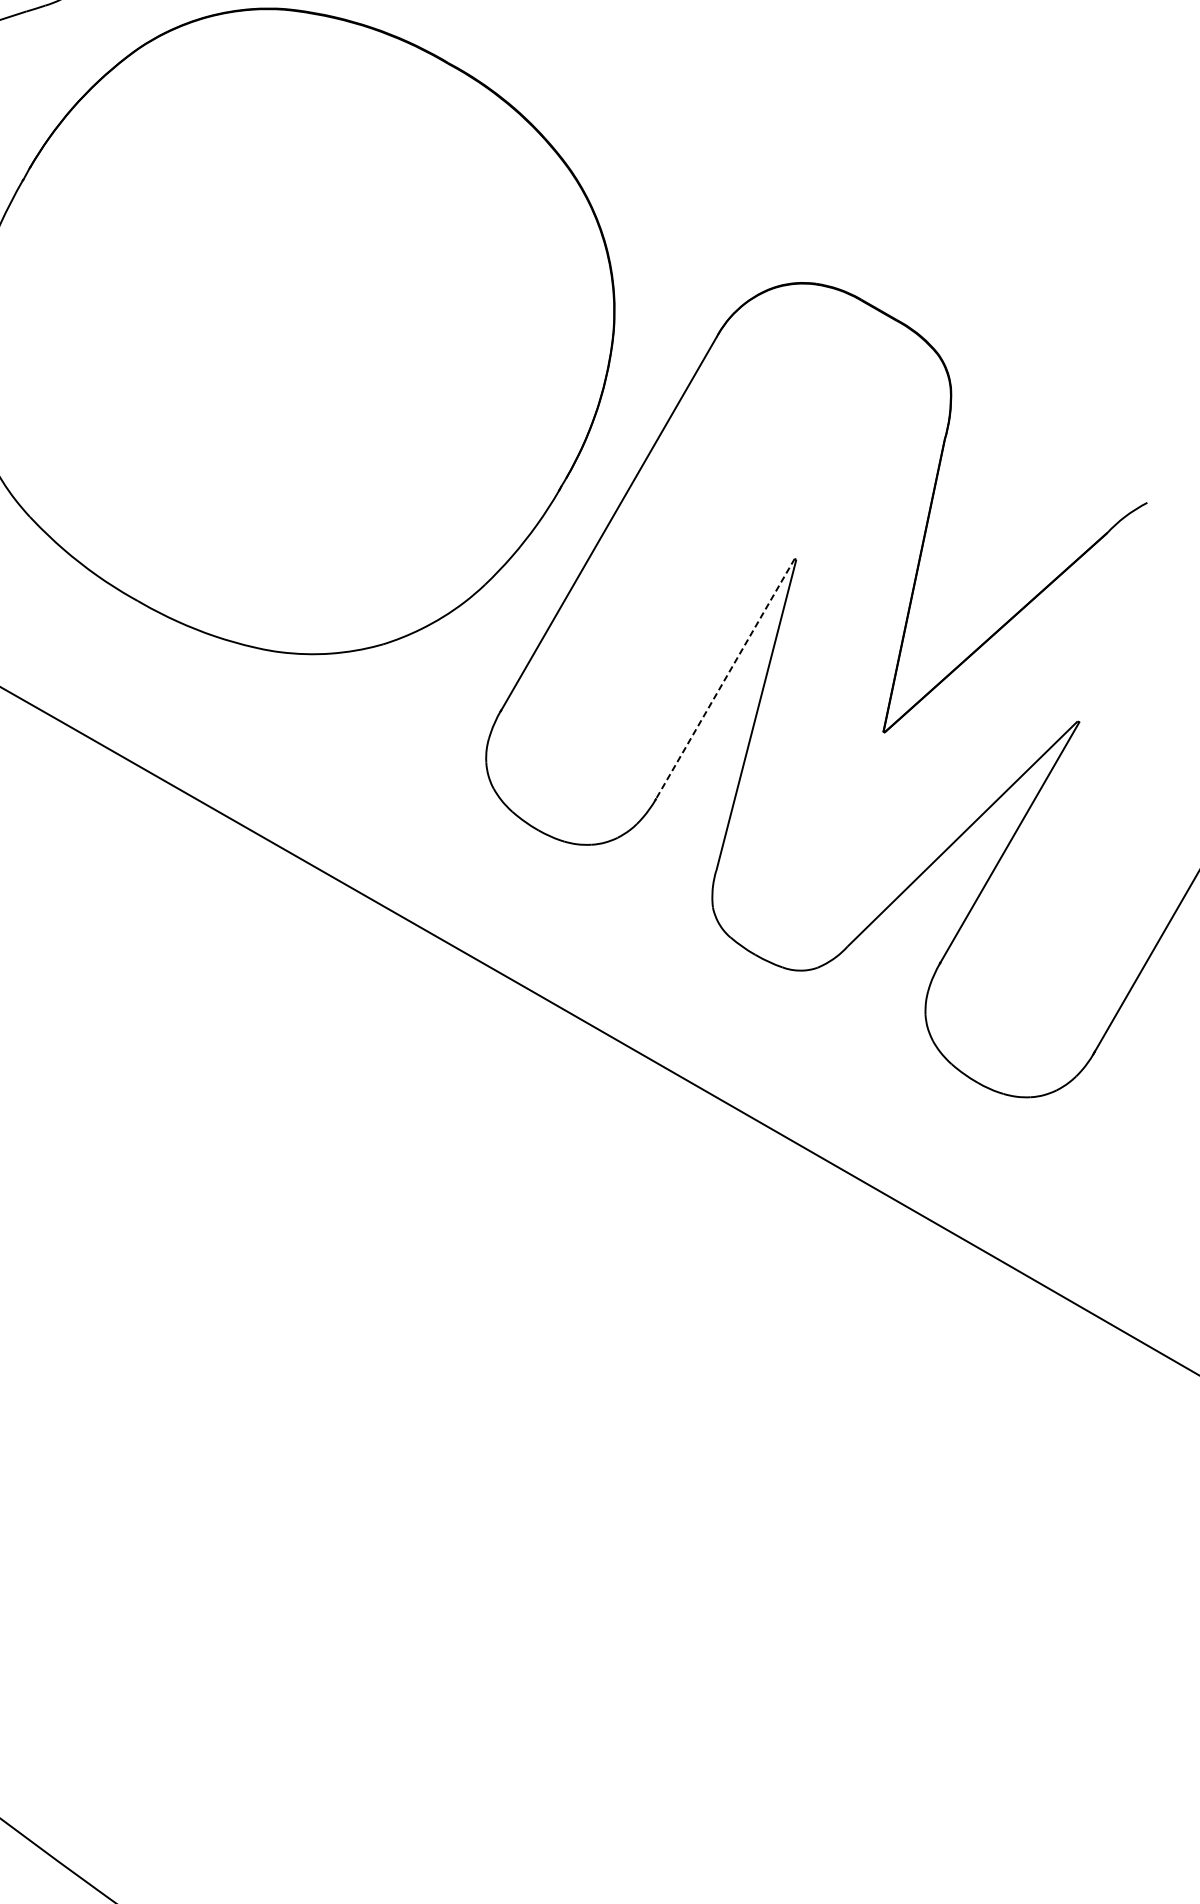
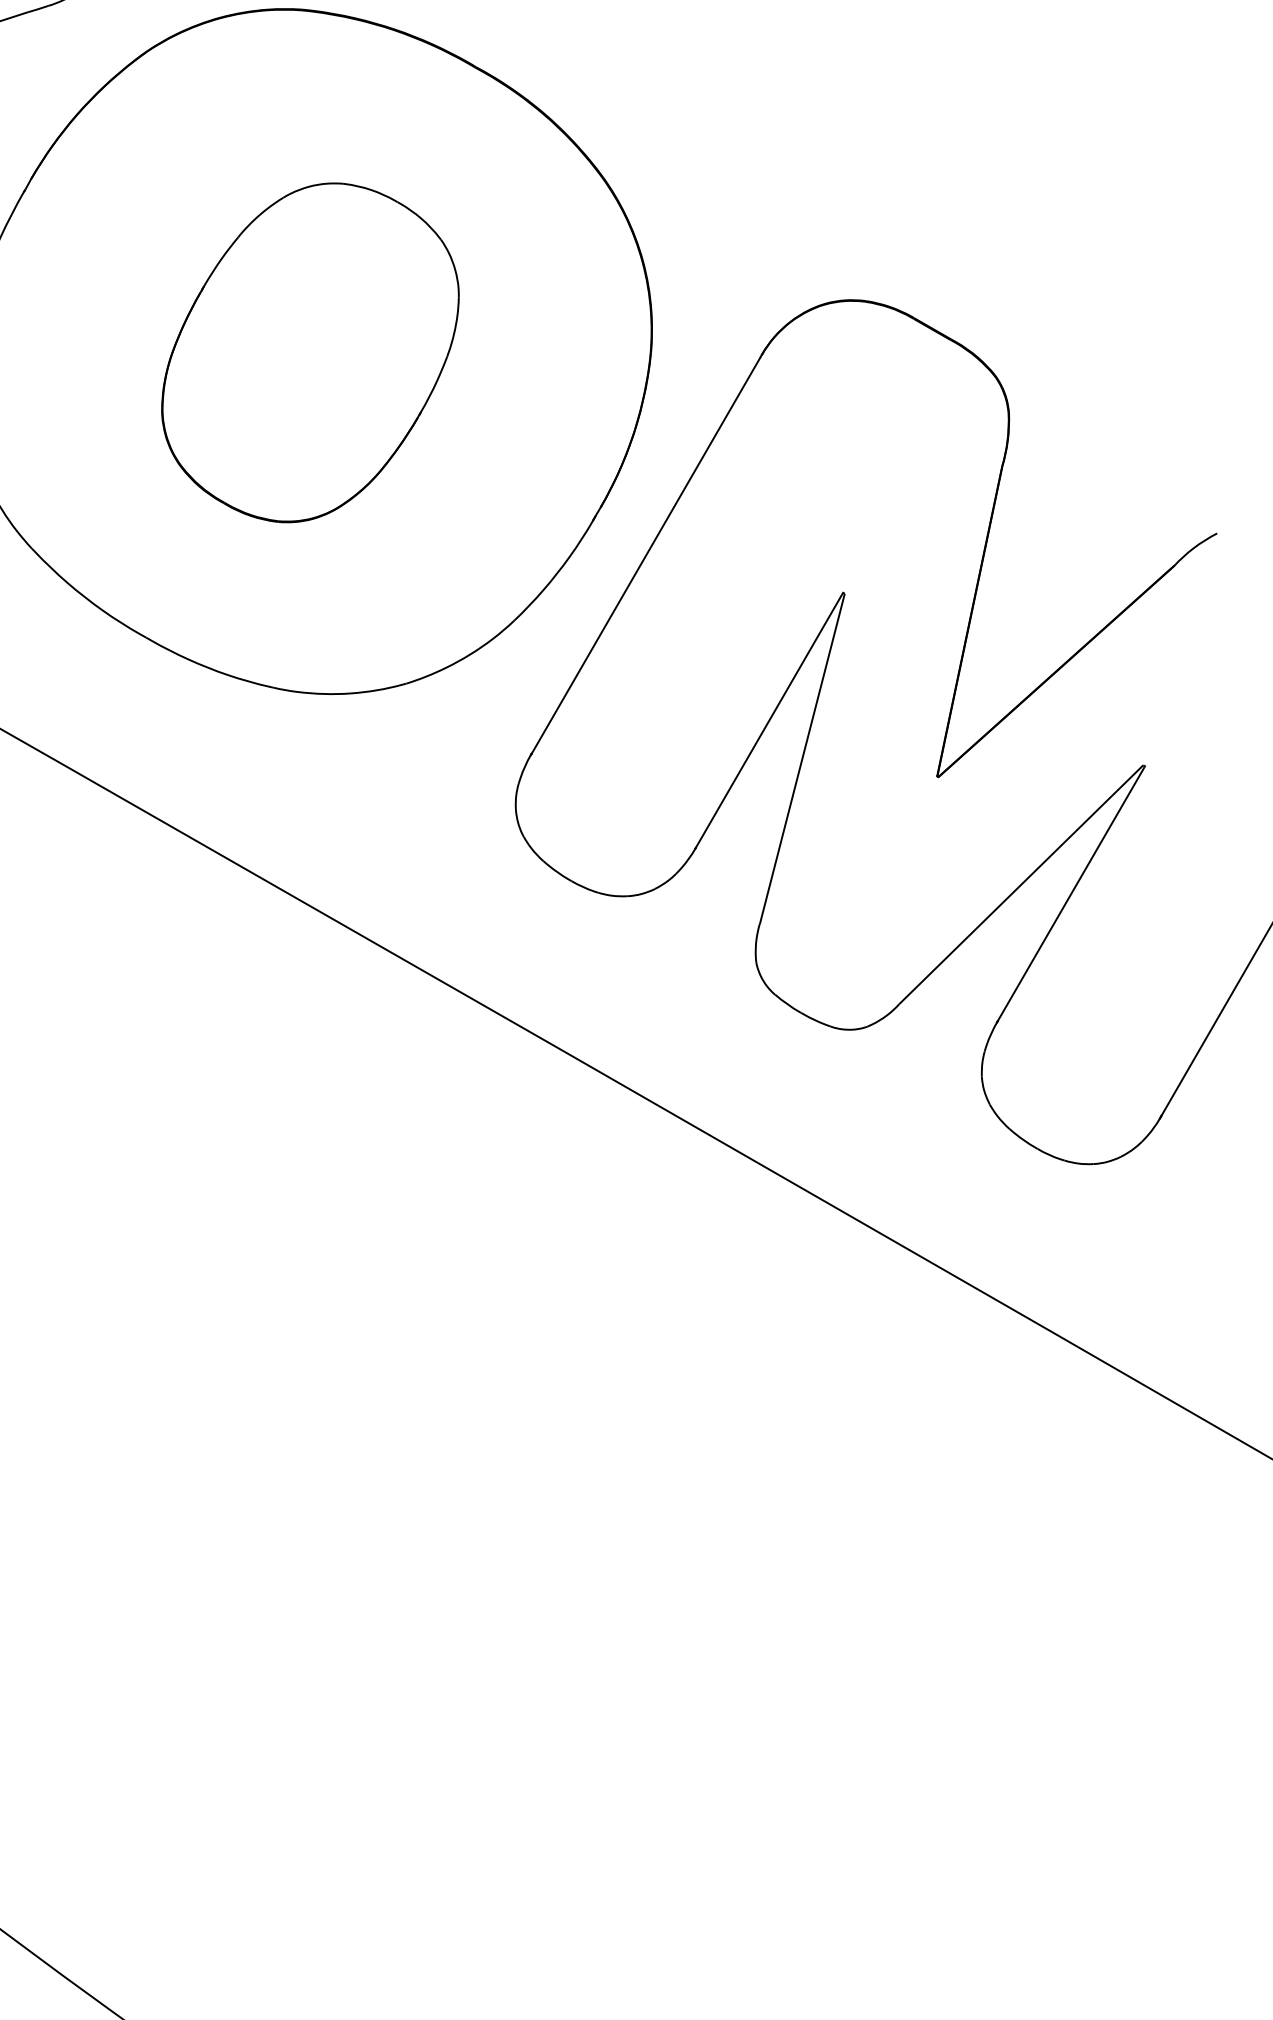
part: (292, 332) -> (310, 352), added
line: (725, 679) -> (769, 720), dashed -> solid

